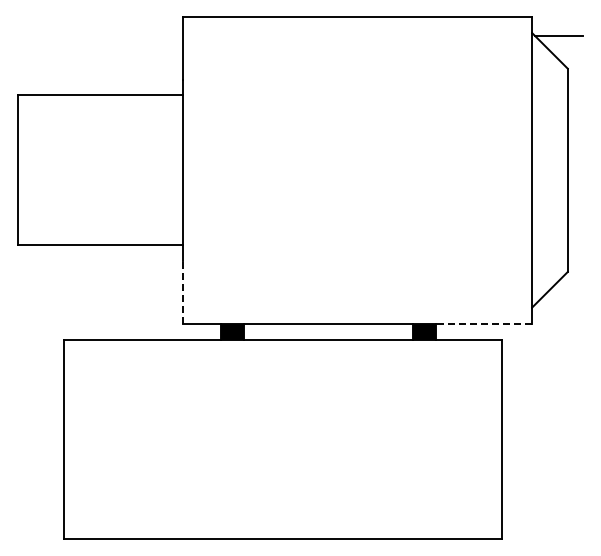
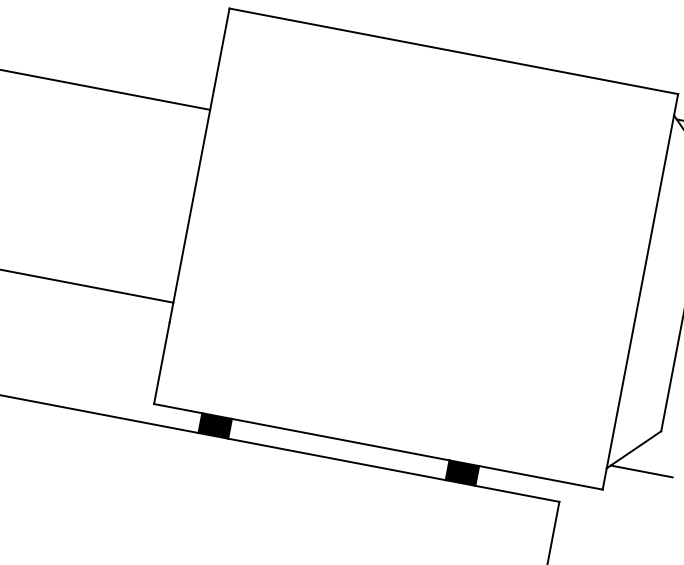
line: (183, 292) -> (162, 363), dashed -> solid
line: (558, 304) -> (641, 470), added
line: (483, 324) -> (539, 478), dashed -> solid

